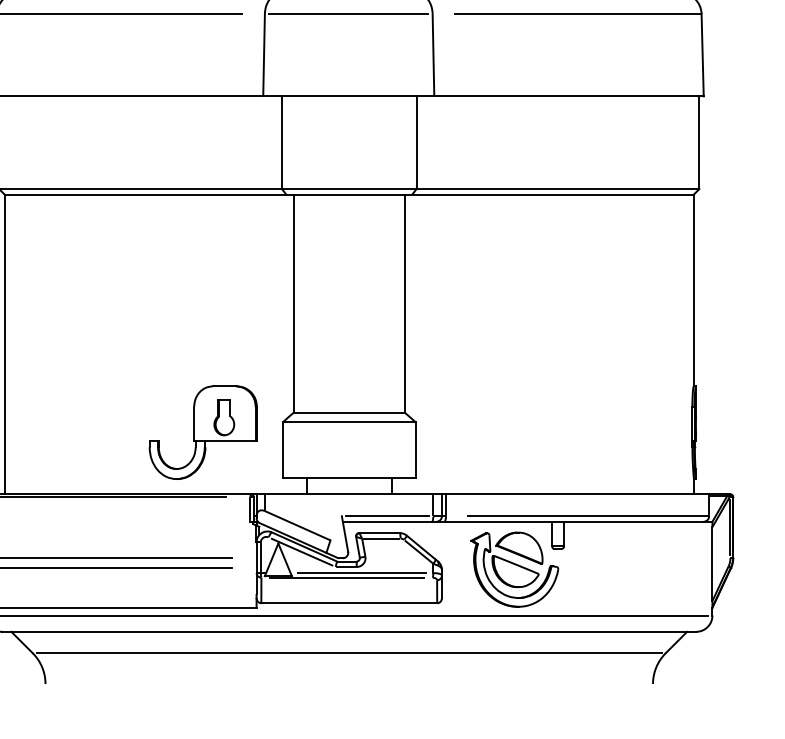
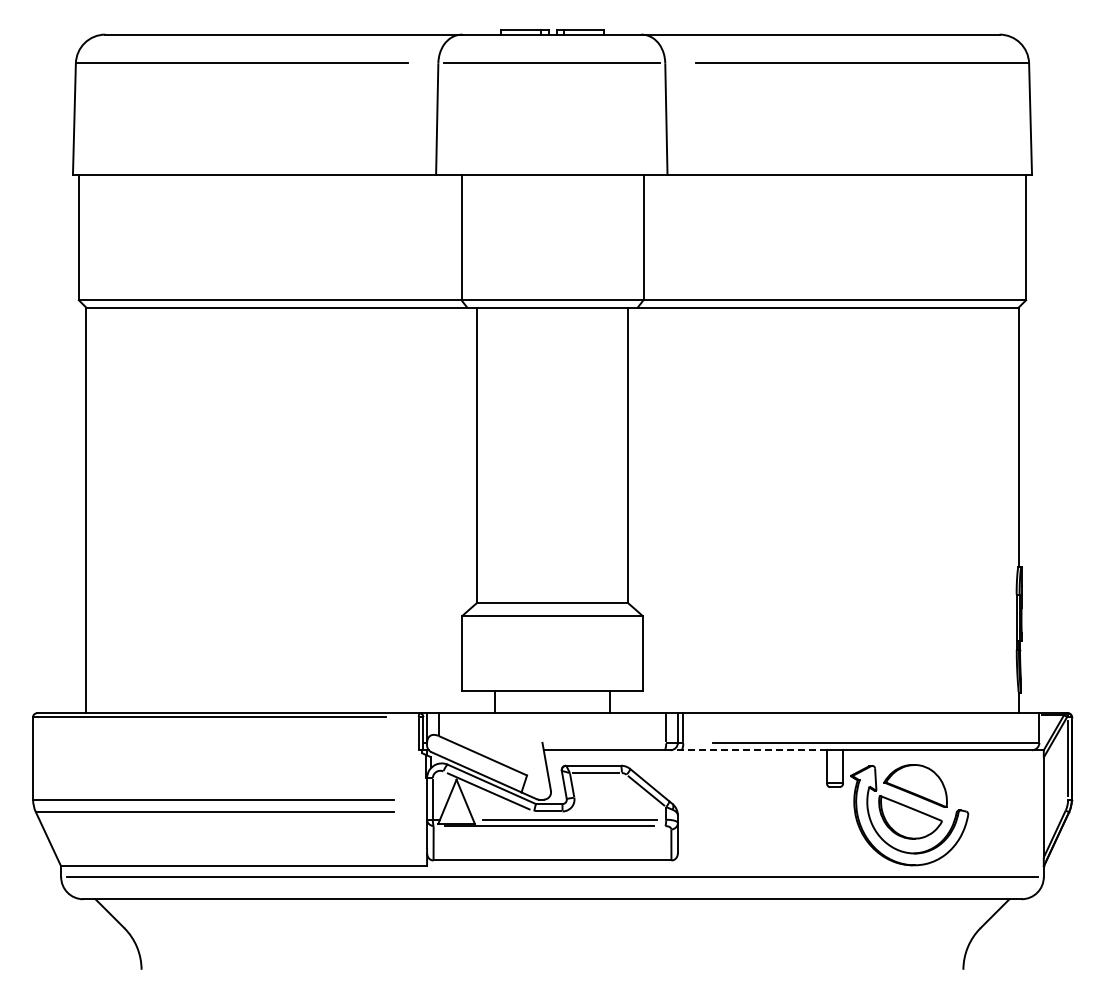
part: (202, 432) -> (354, 629), removed
line: (387, 516) -> (604, 742), removed
line: (494, 521) -> (748, 750), solid -> dashed
part: (514, 569) -> (909, 815), moved
line: (349, 653) -> (552, 928), removed

